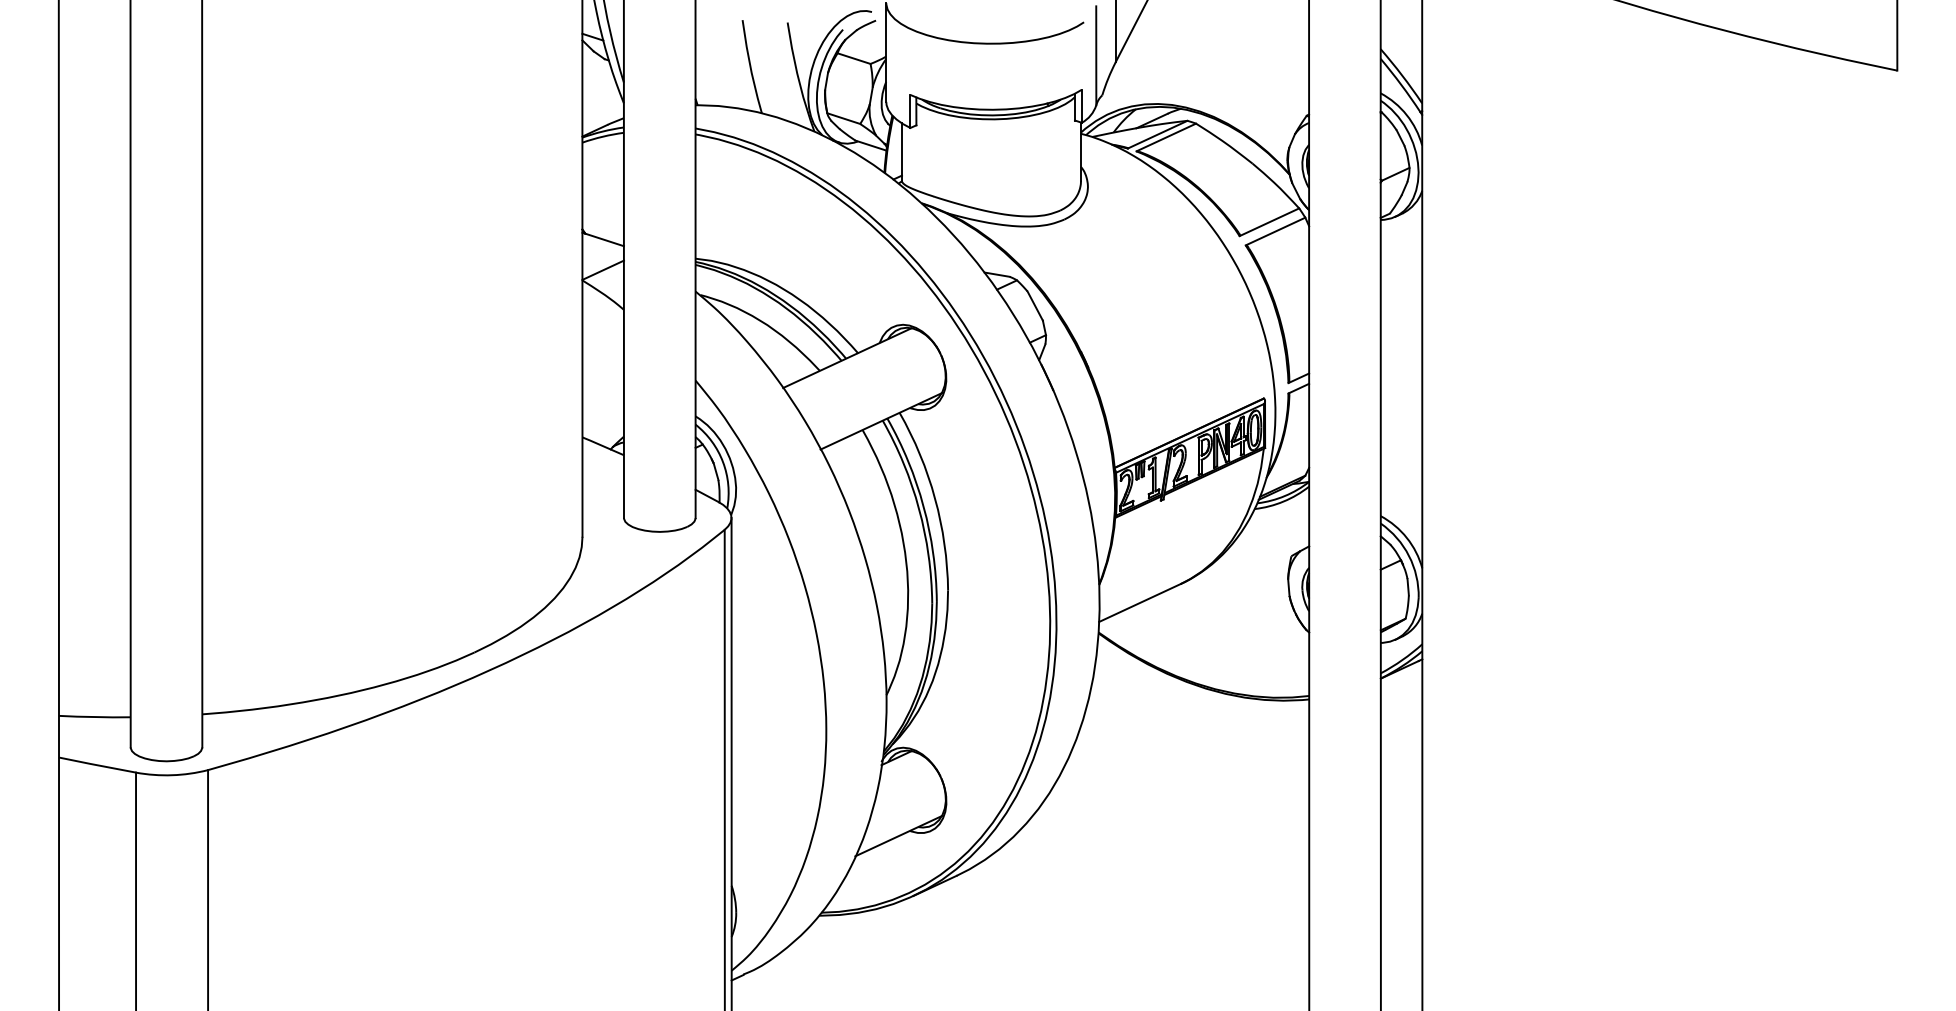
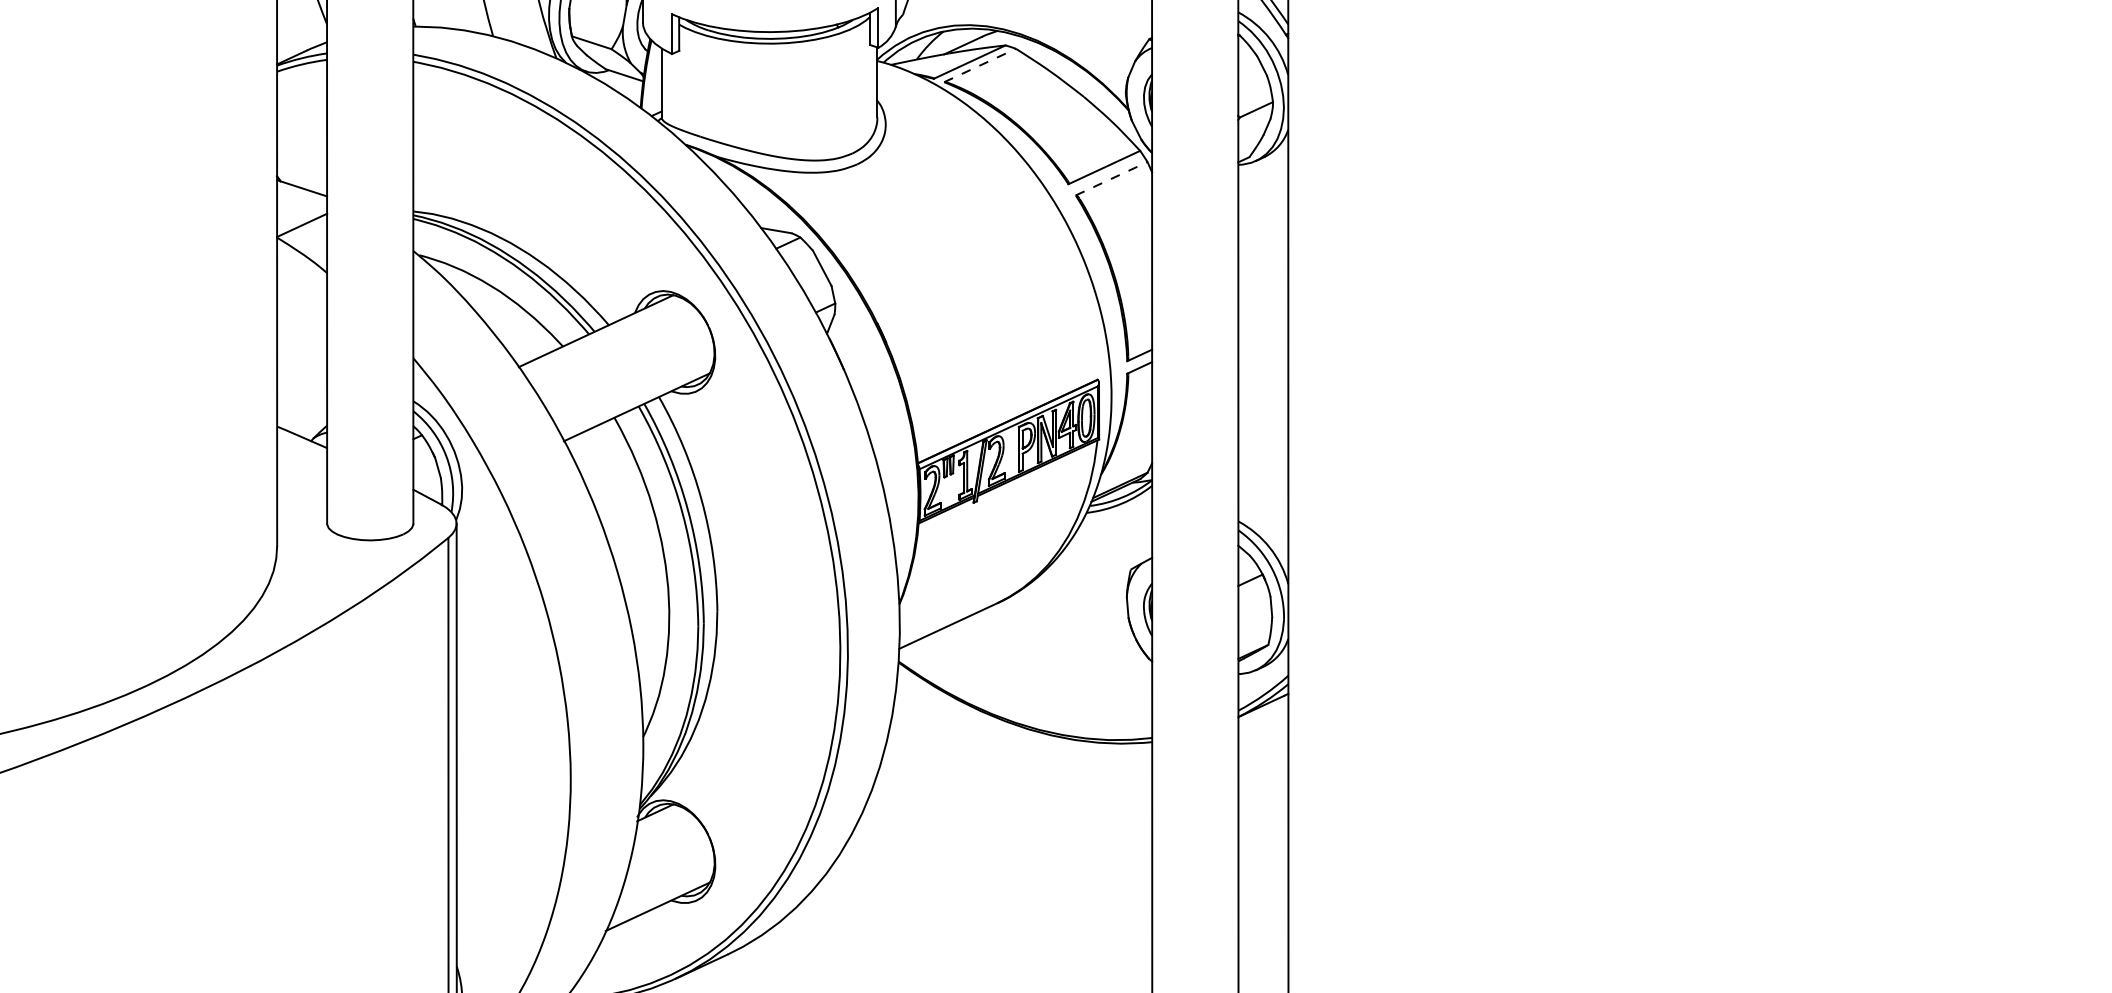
line: (1166, 137) -> (980, 65), solid -> dashed
line: (1275, 231) -> (1111, 178), solid -> dashed

